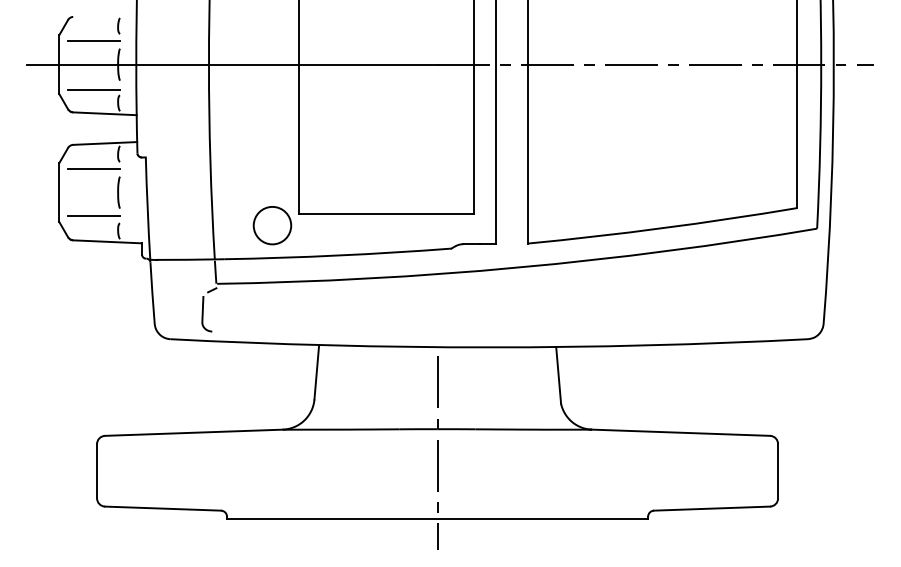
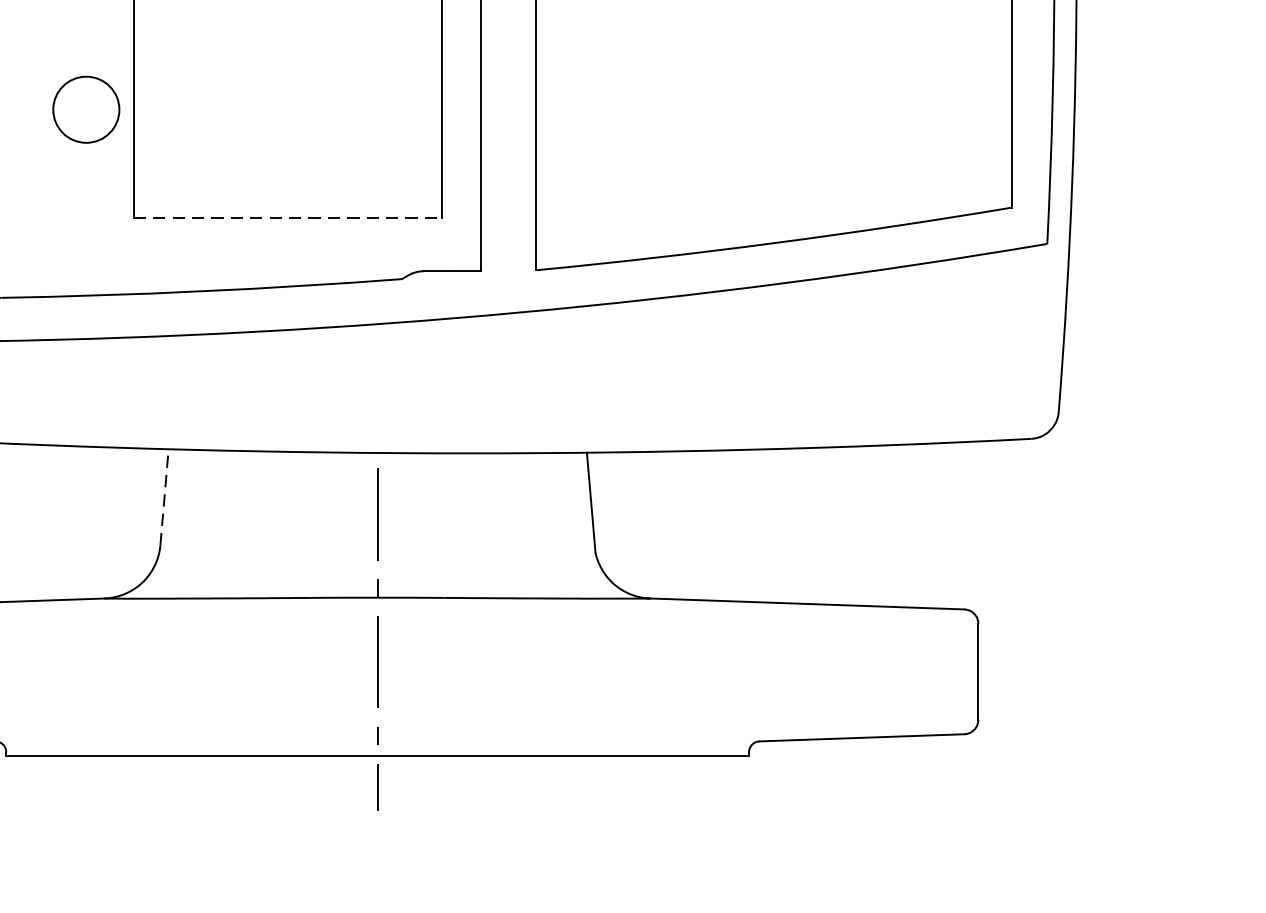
line: (387, 213) -> (289, 217), solid -> dashed
circle: (272, 225) -> (86, 109), moved
line: (316, 371) -> (164, 495), solid -> dashed

